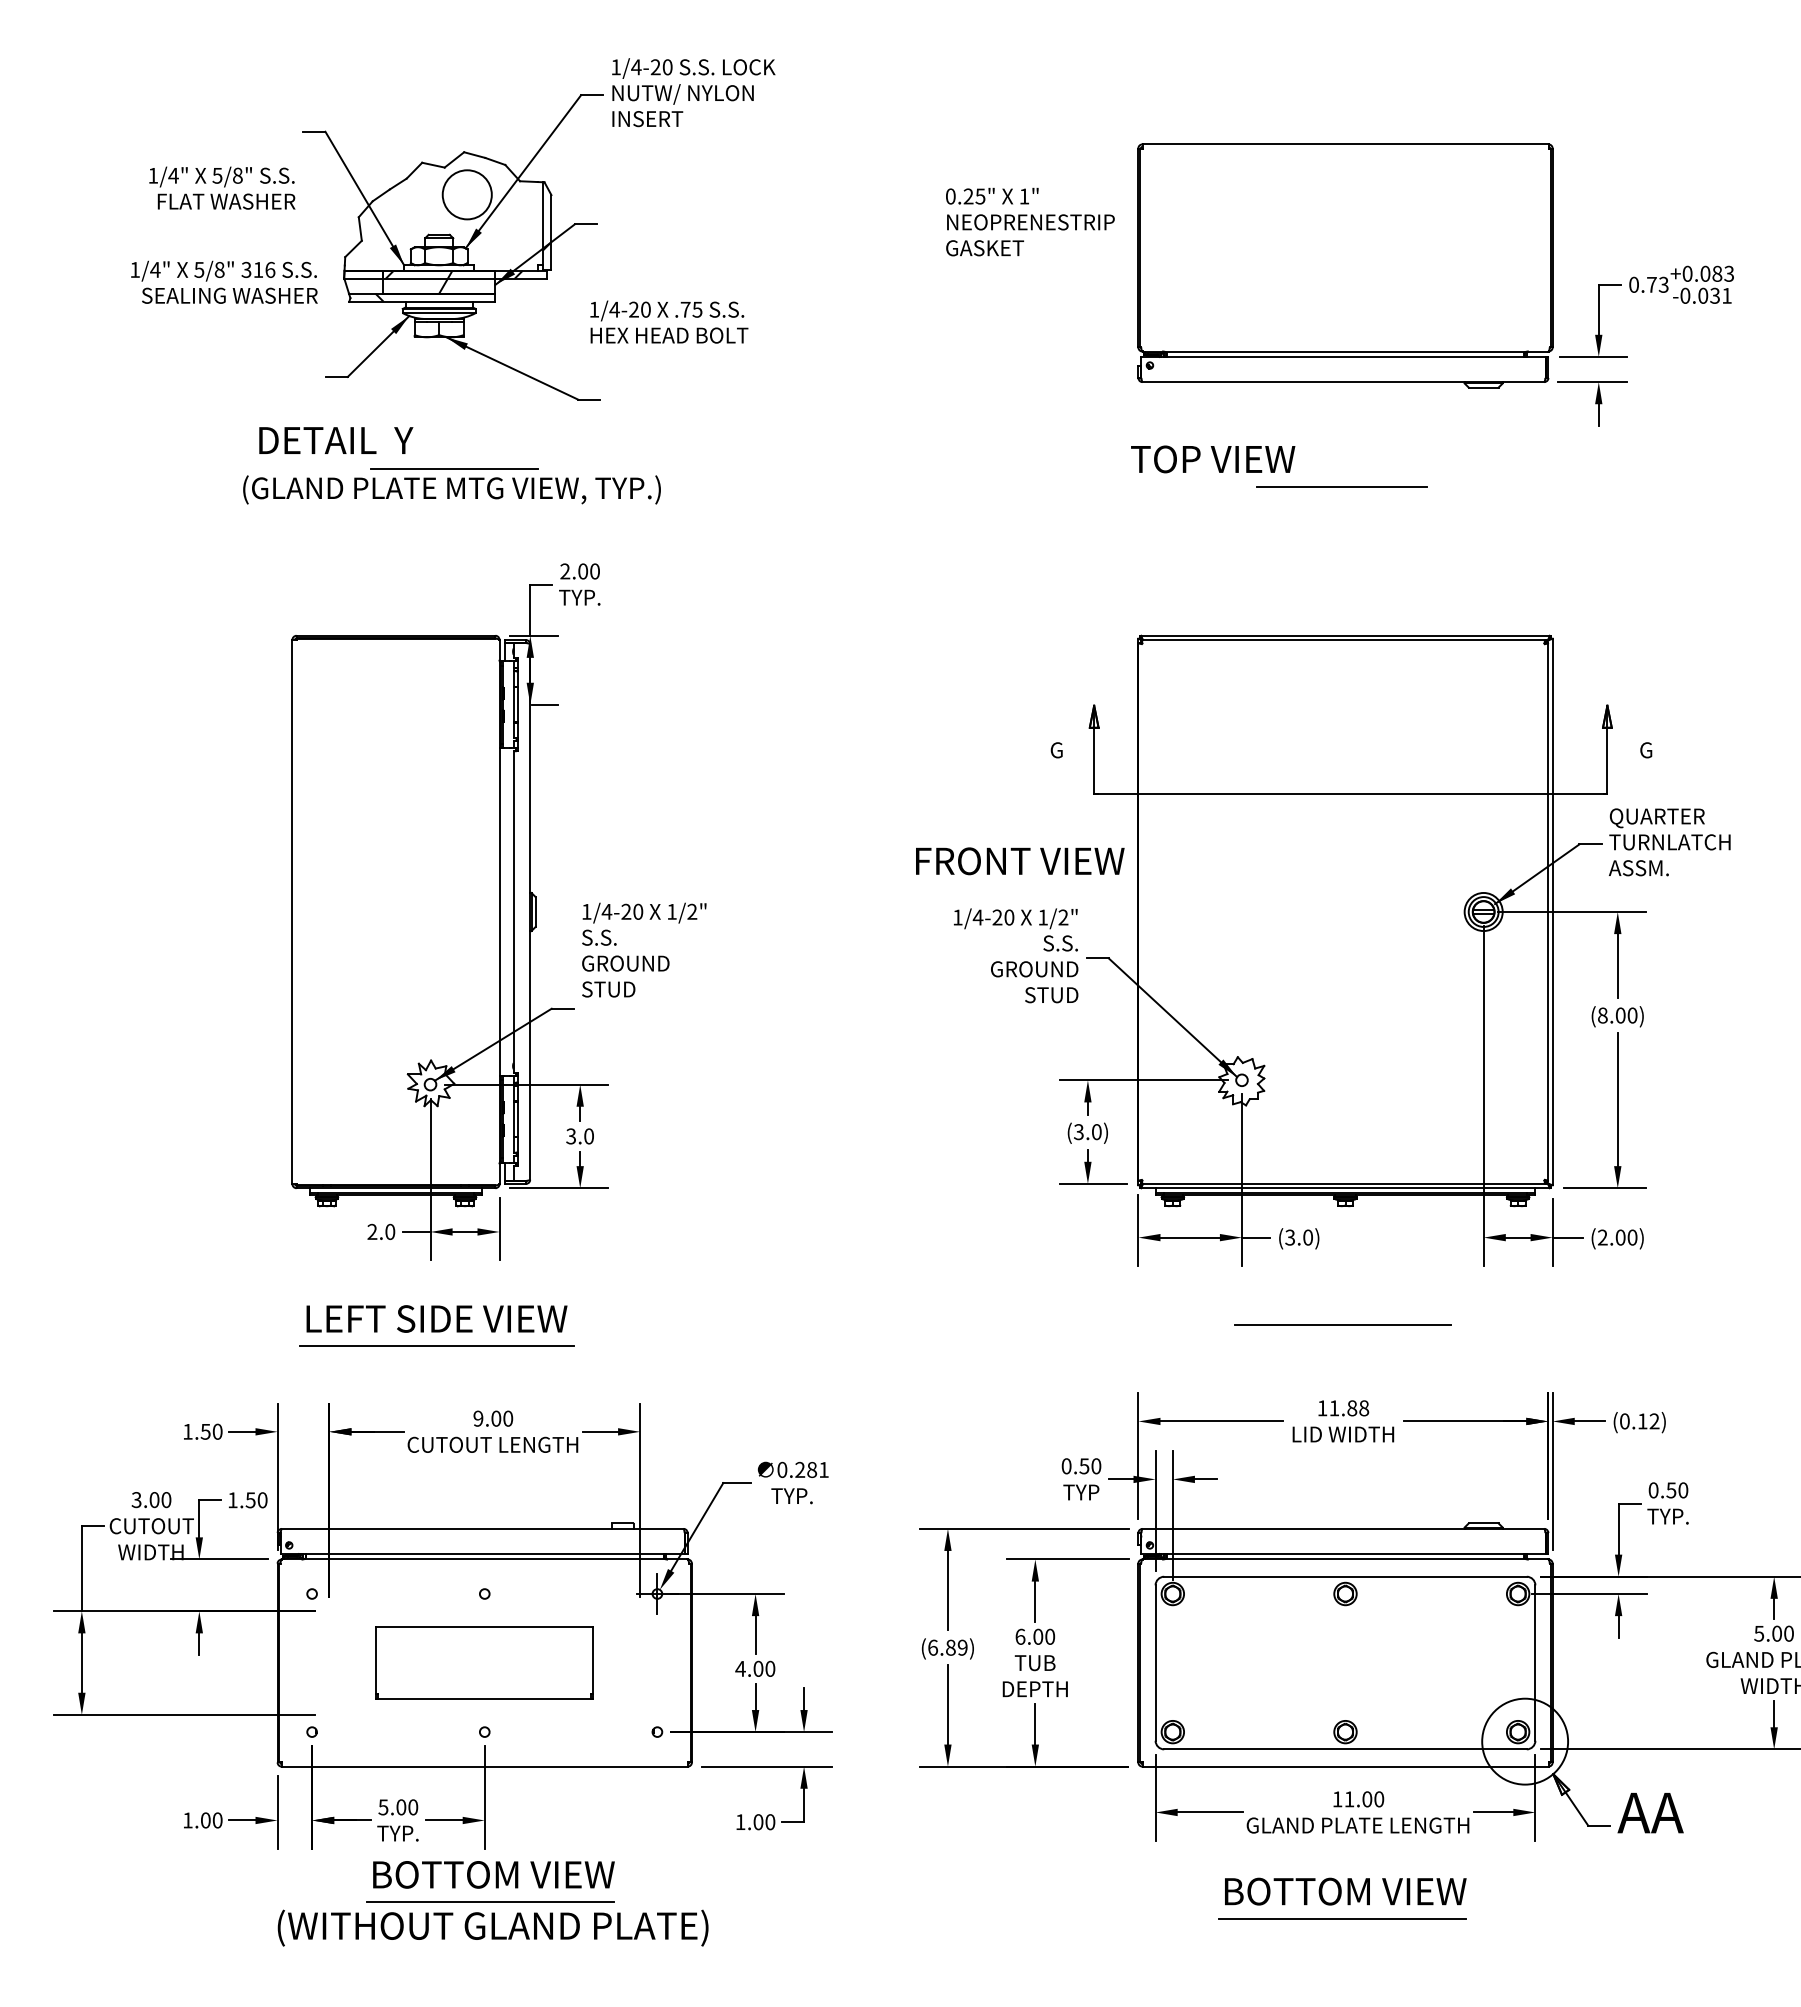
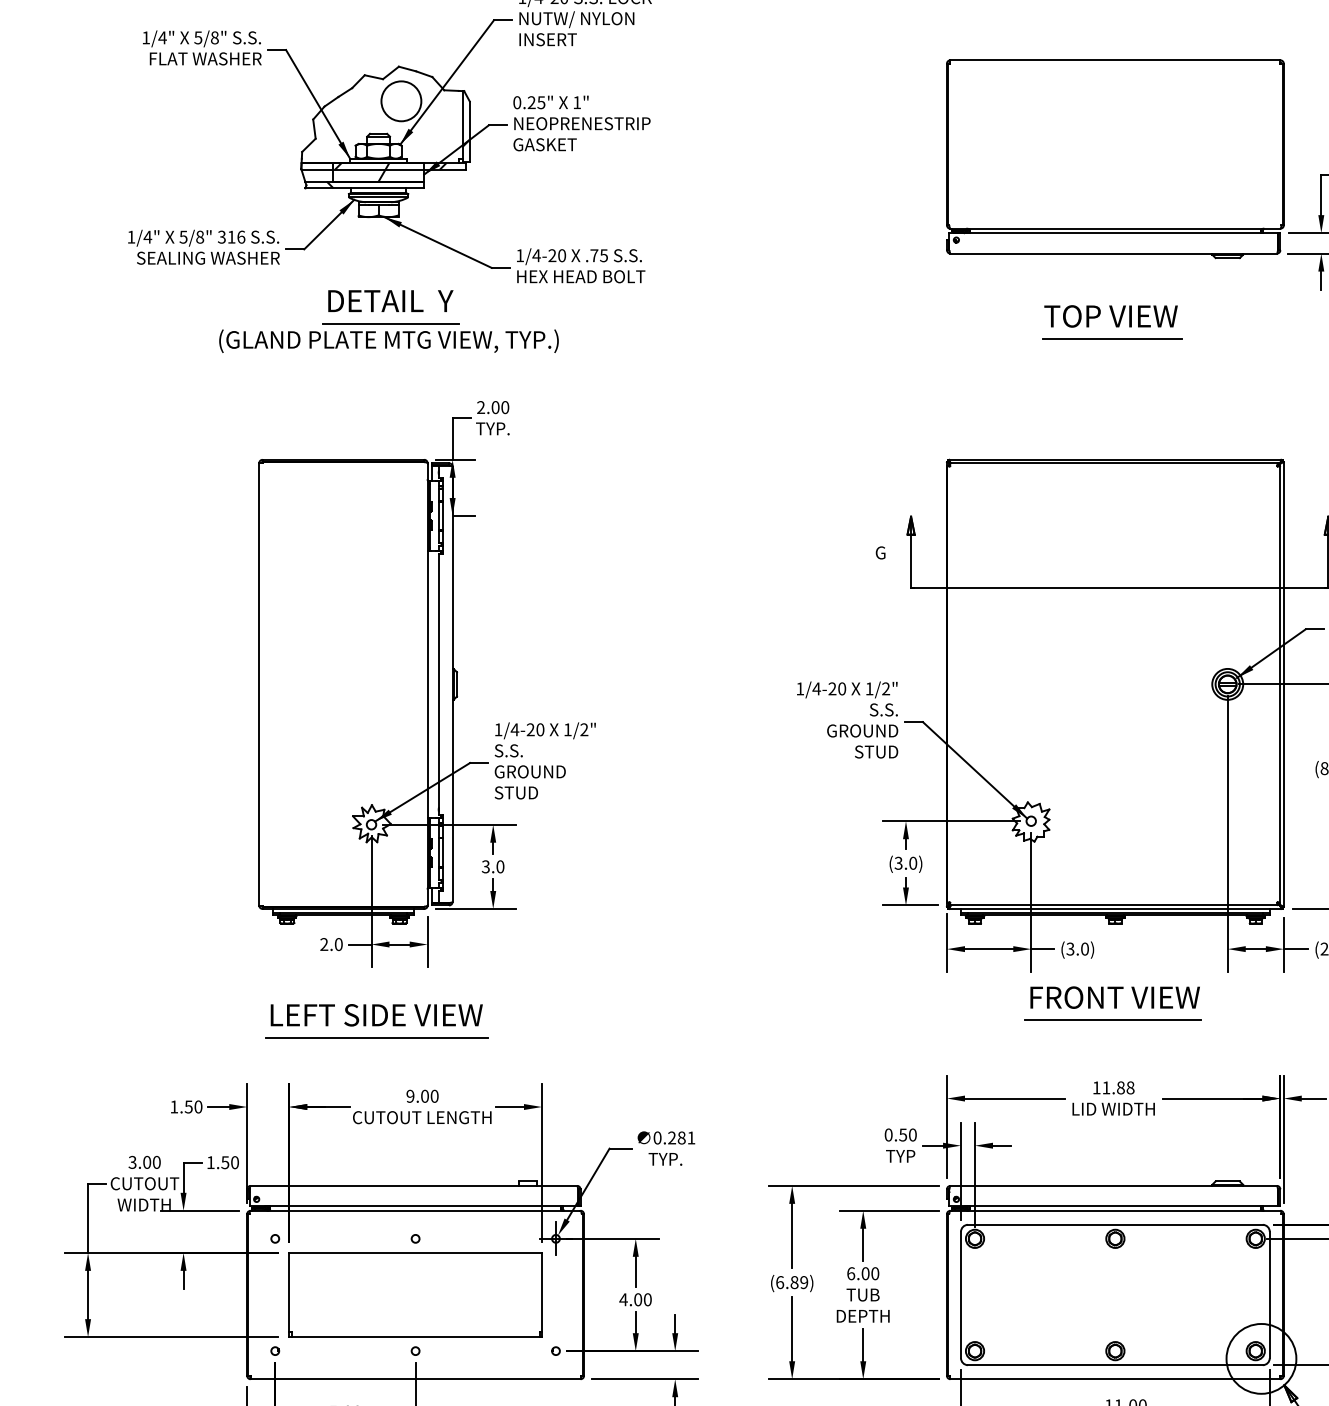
text: (222, 187) -> (202, 47), moved
text: (1030, 221) -> (582, 123), moved
text: (224, 281) -> (204, 246), moved
text: (669, 321) -> (581, 265), moved
text: (336, 440) -> (391, 301), moved
text: (1213, 459) -> (1111, 316), moved
text: (1020, 861) -> (1115, 997), moved
text: (644, 949) -> (545, 760), moved
part: (484, 1662) -> (415, 1294), size x1.43

